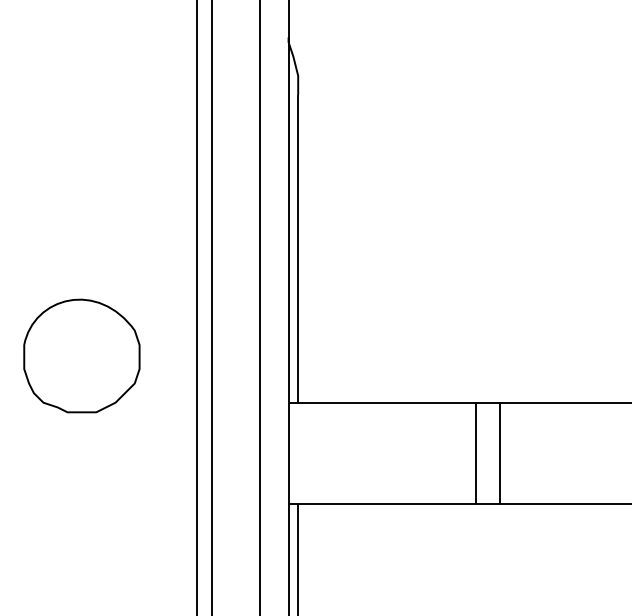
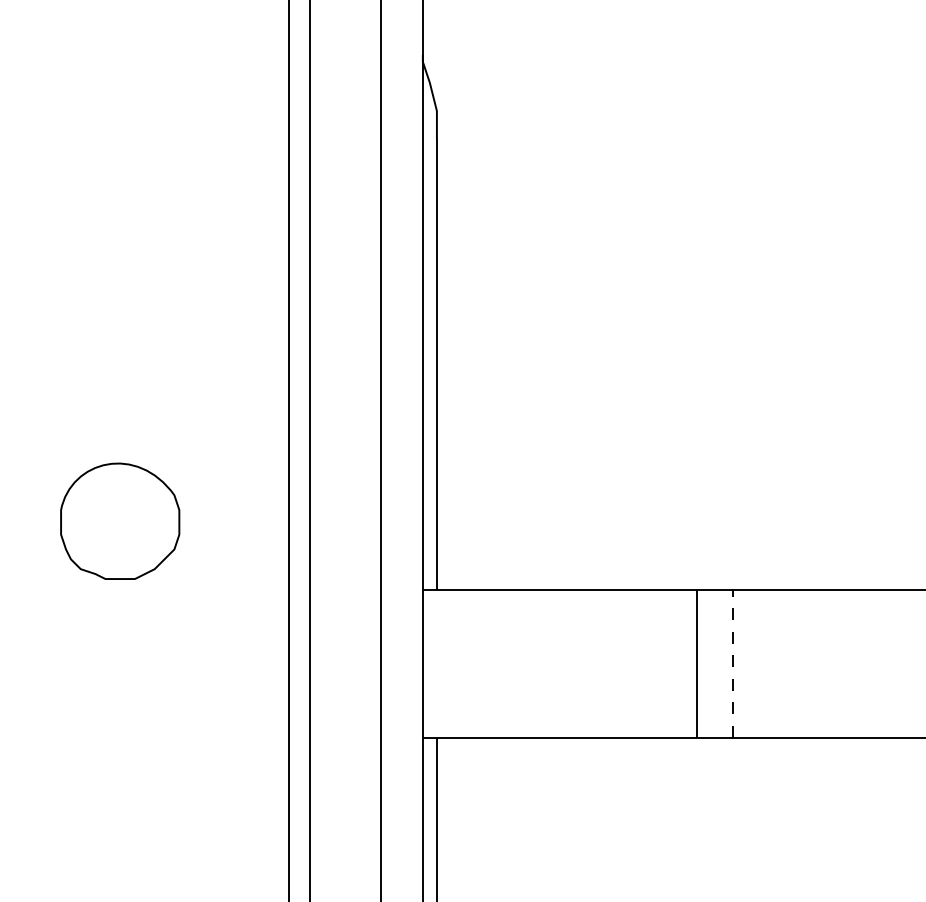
part: (81, 355) -> (119, 520), size x0.7
line: (500, 452) -> (733, 662), solid -> dashed

